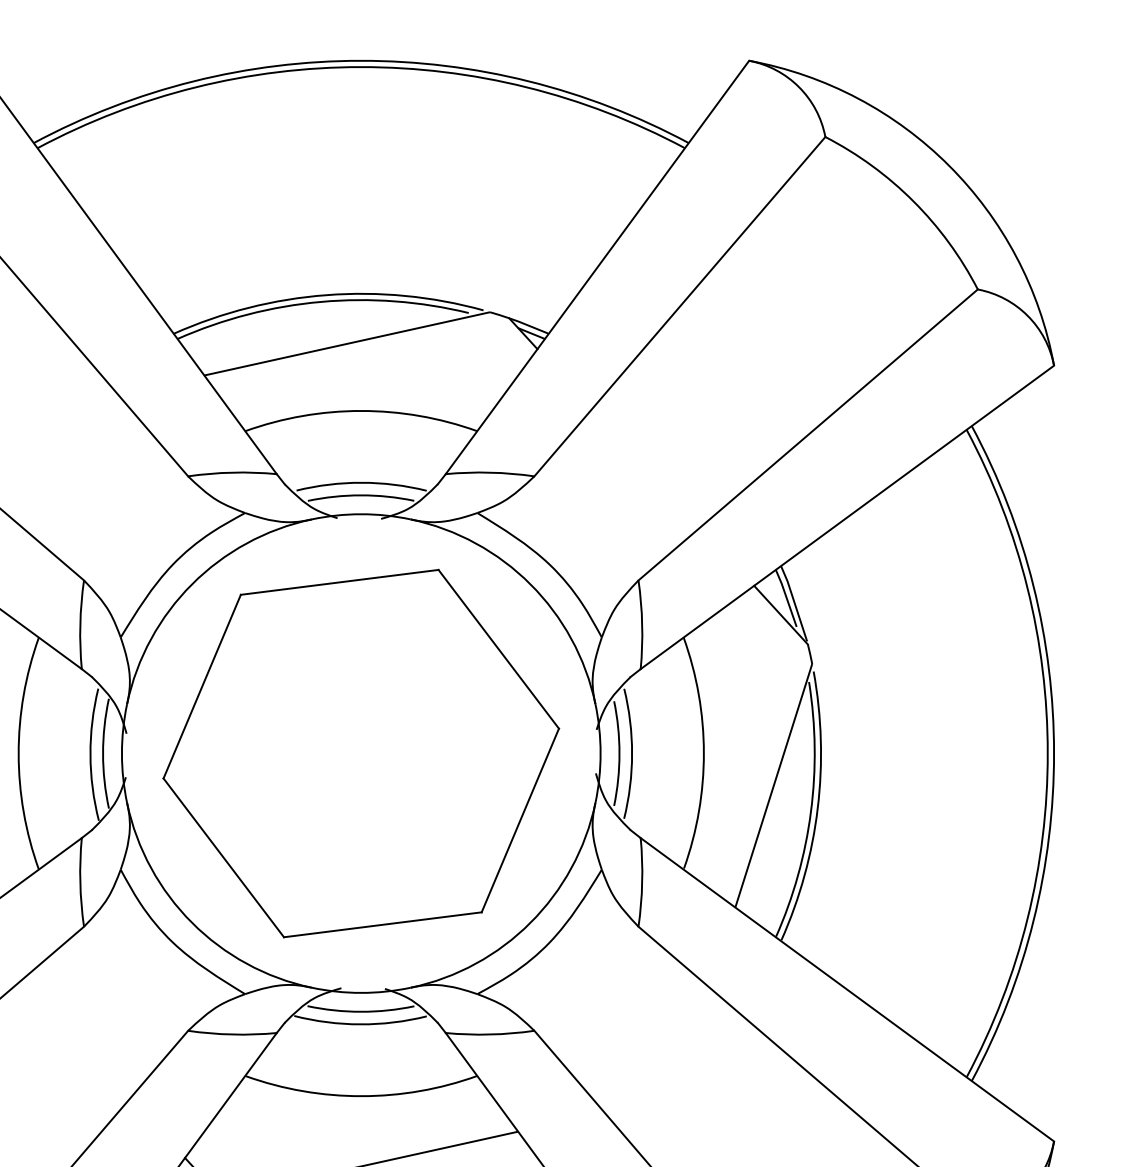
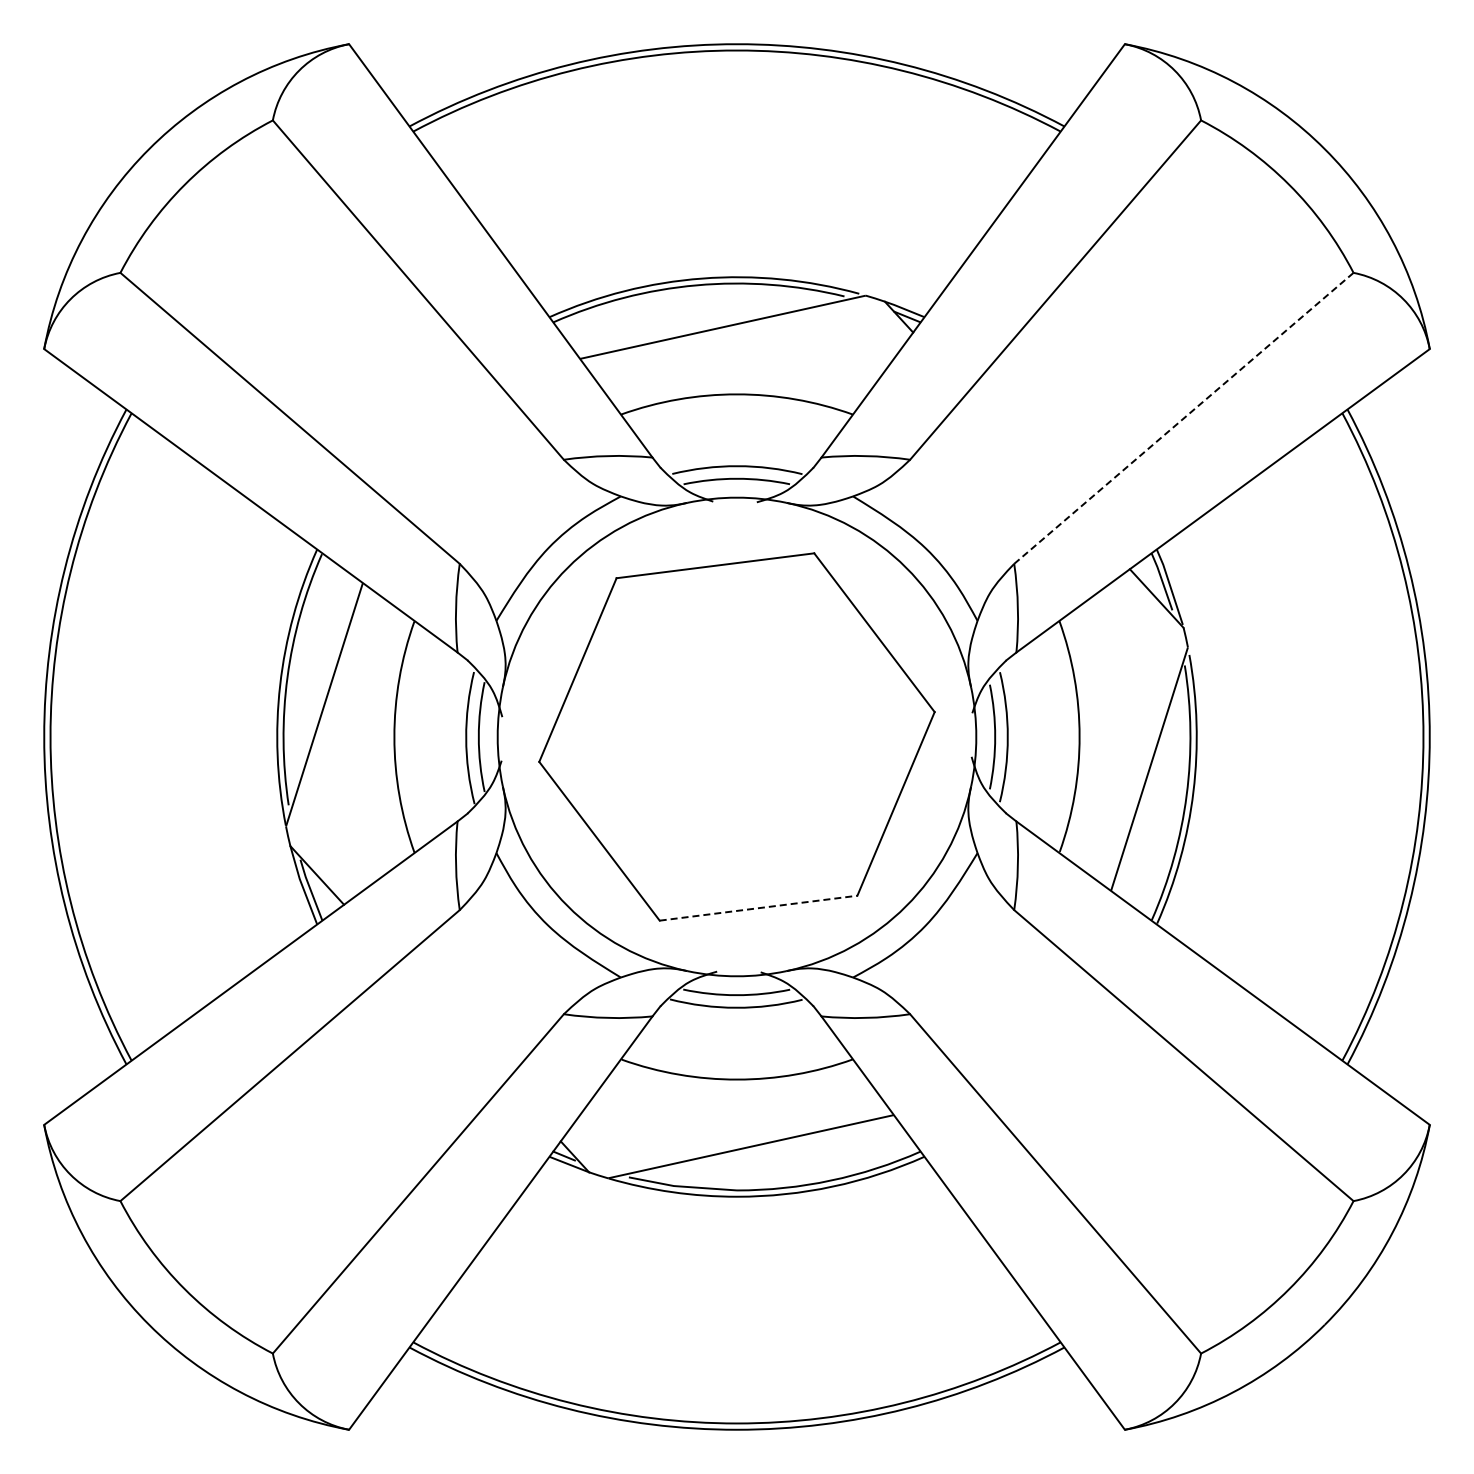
line: (807, 435) -> (1183, 418), solid -> dashed
line: (382, 925) -> (758, 908), solid -> dashed

